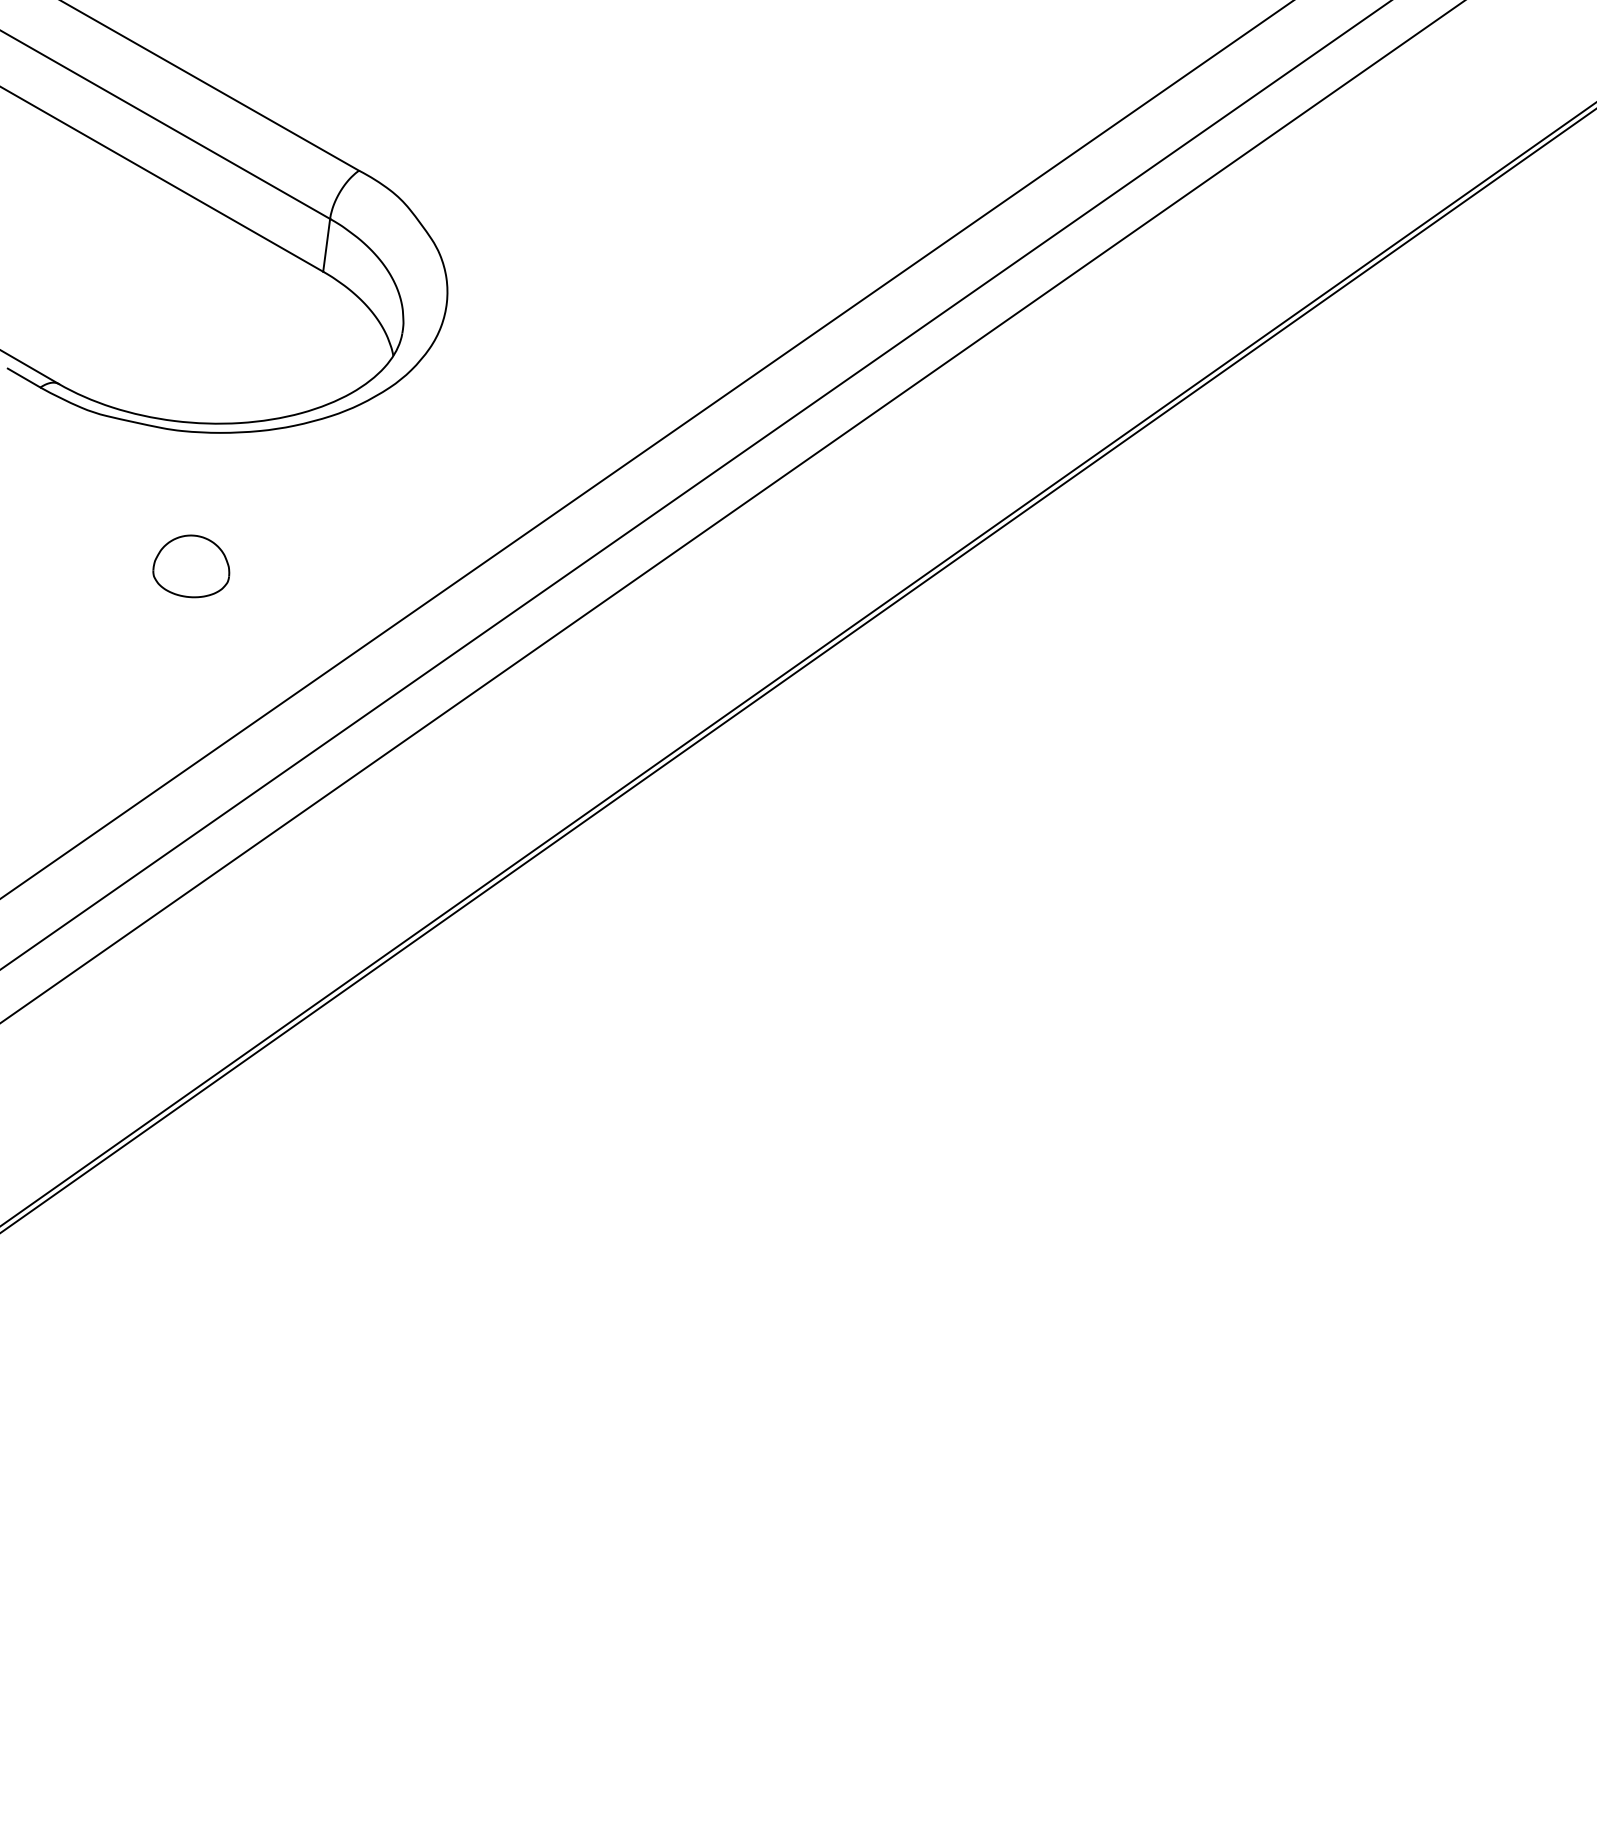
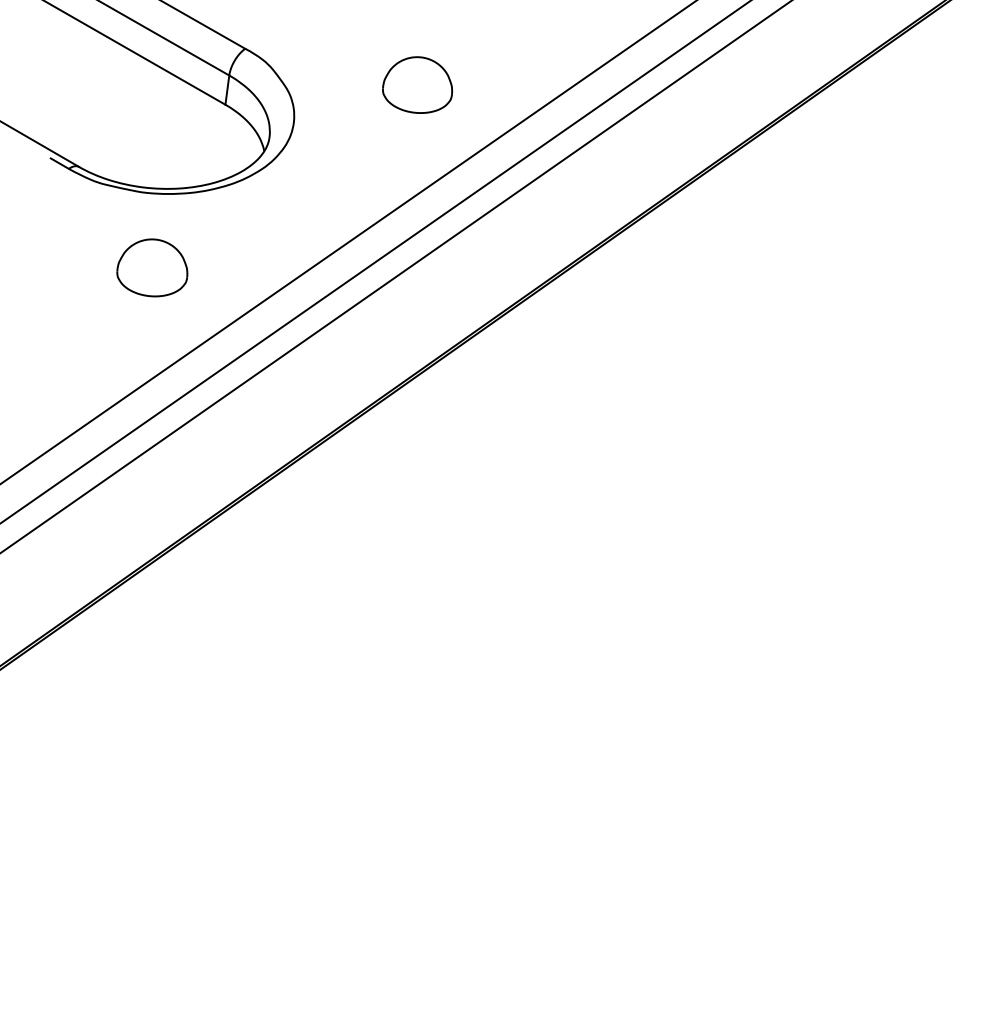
part: (669, 235) -> (417, 84), added
part: (191, 565) -> (152, 267), size x1.67

